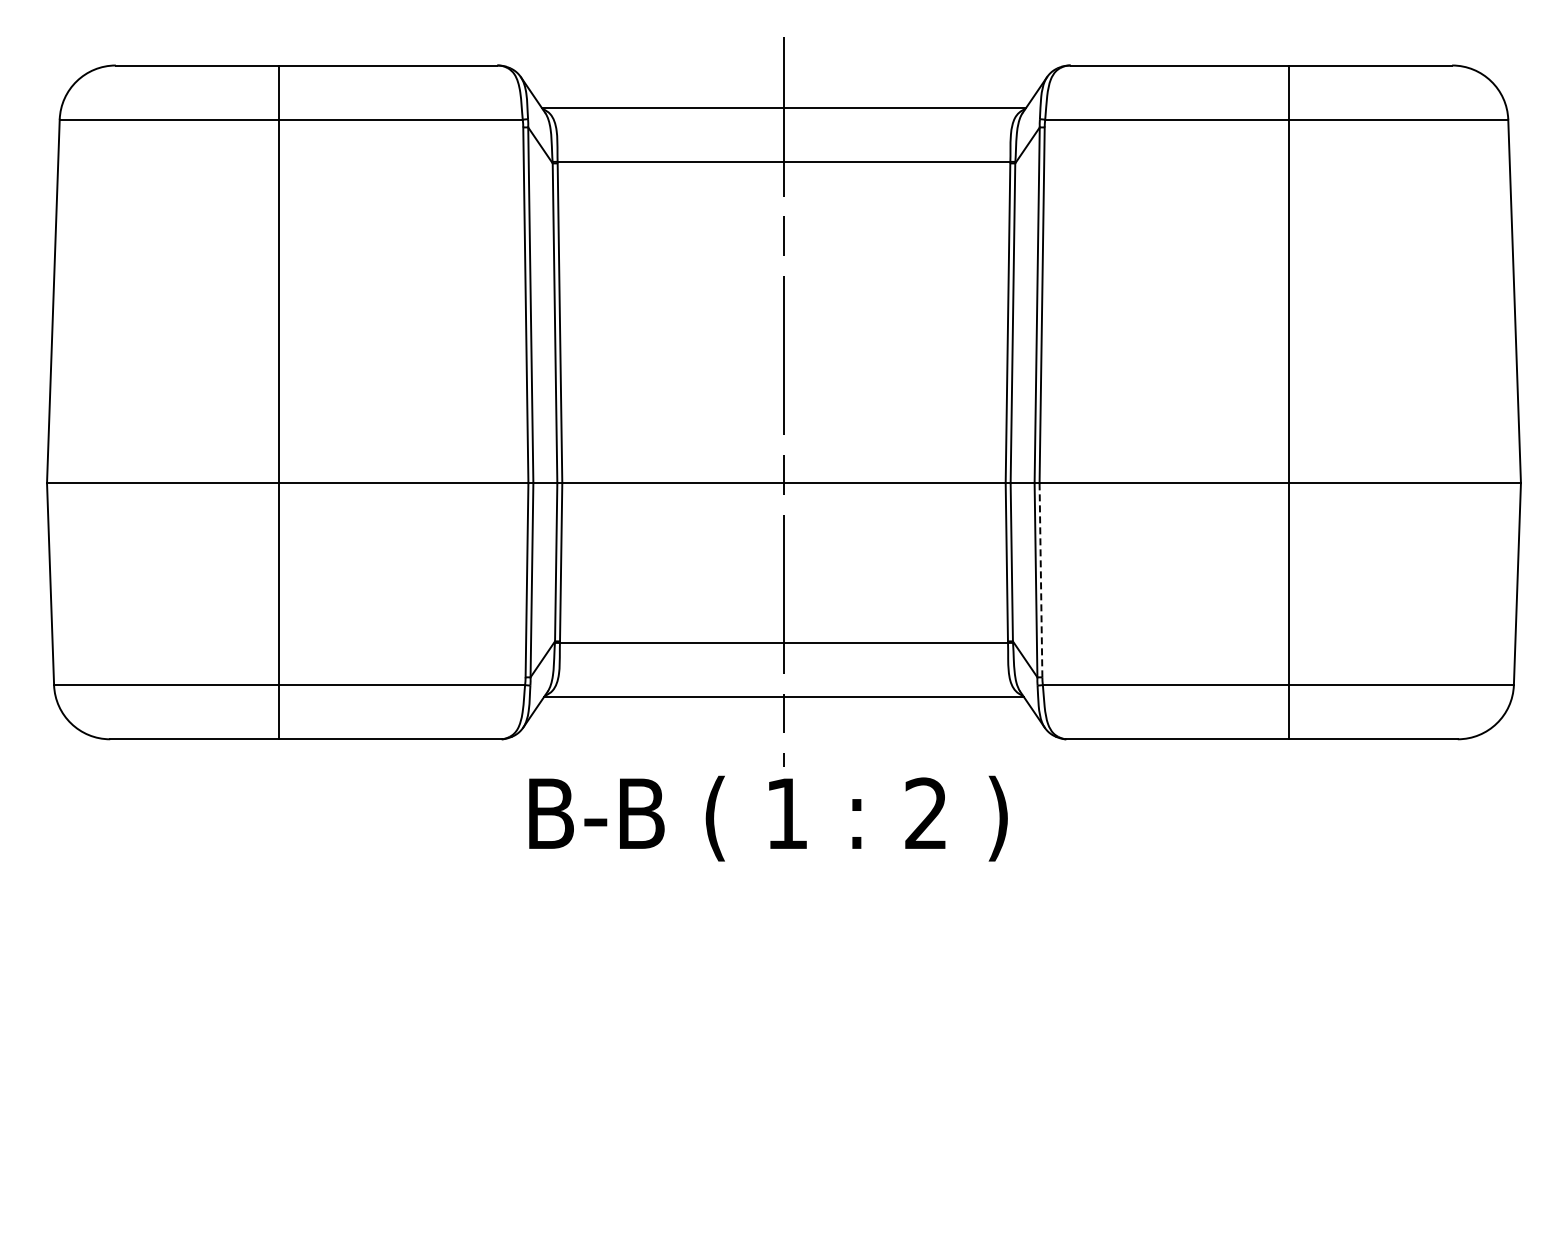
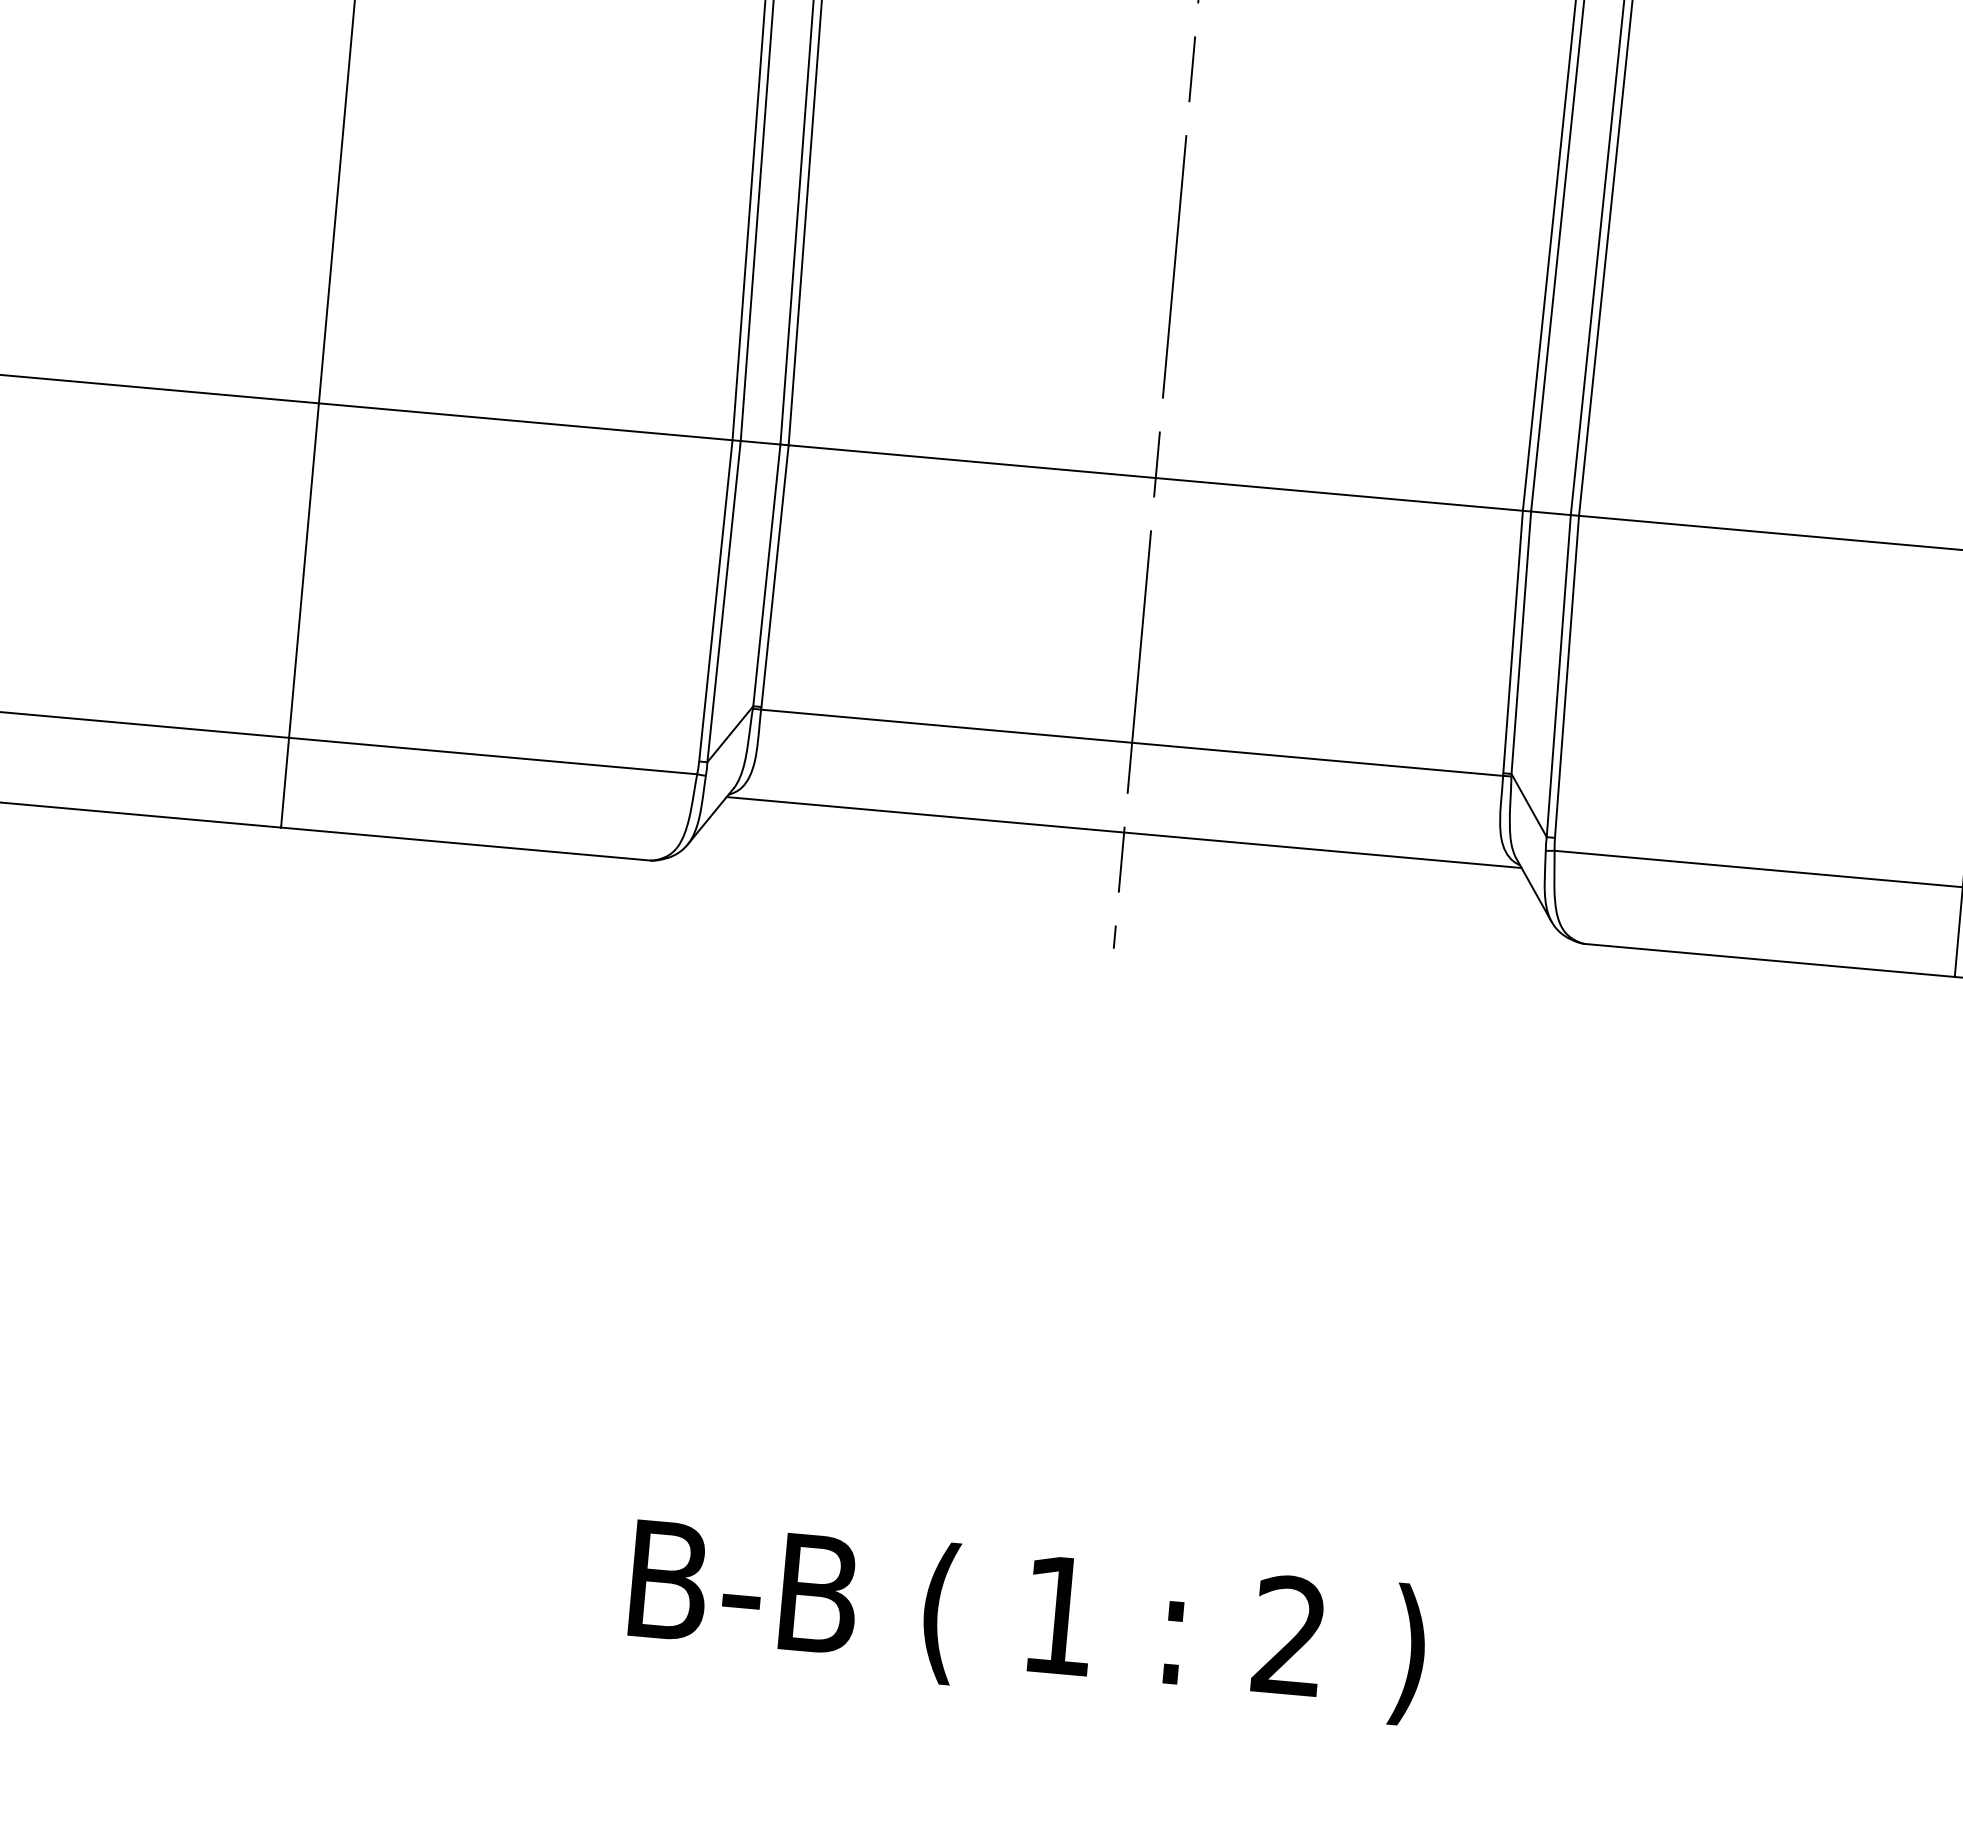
line: (1040, 579) -> (1566, 675), dashed -> solid
text: (768, 818) -> (1027, 1620), moved

